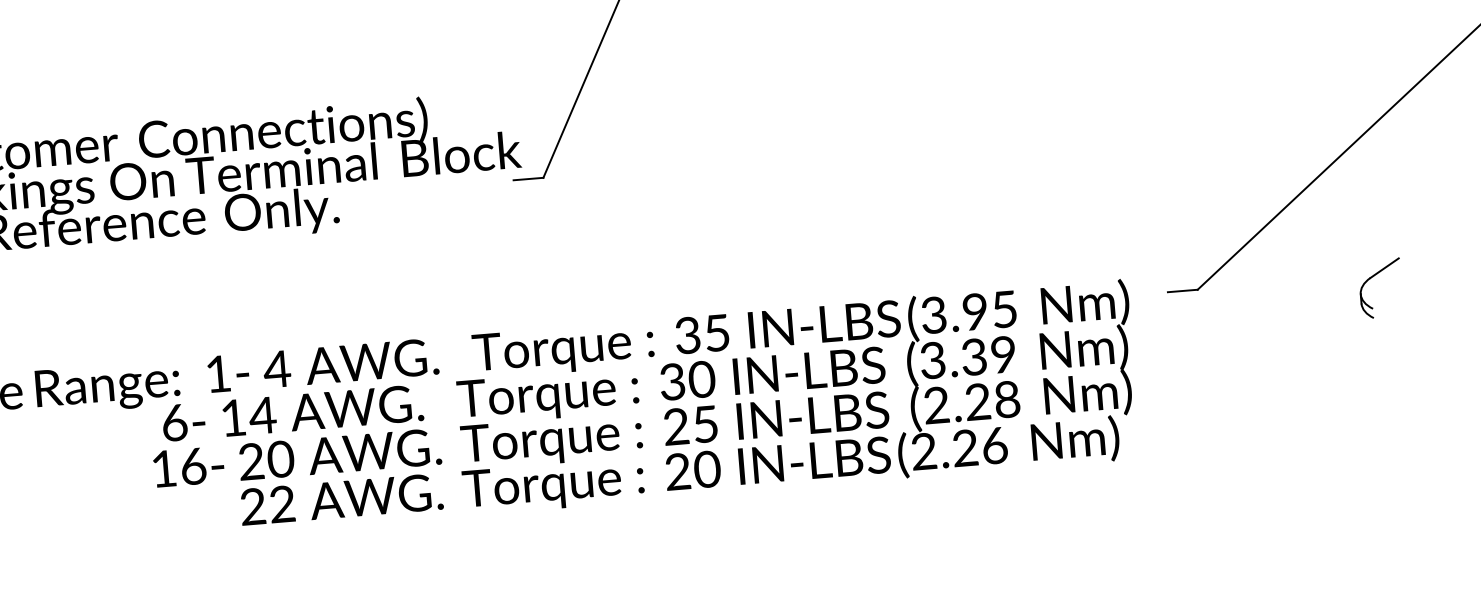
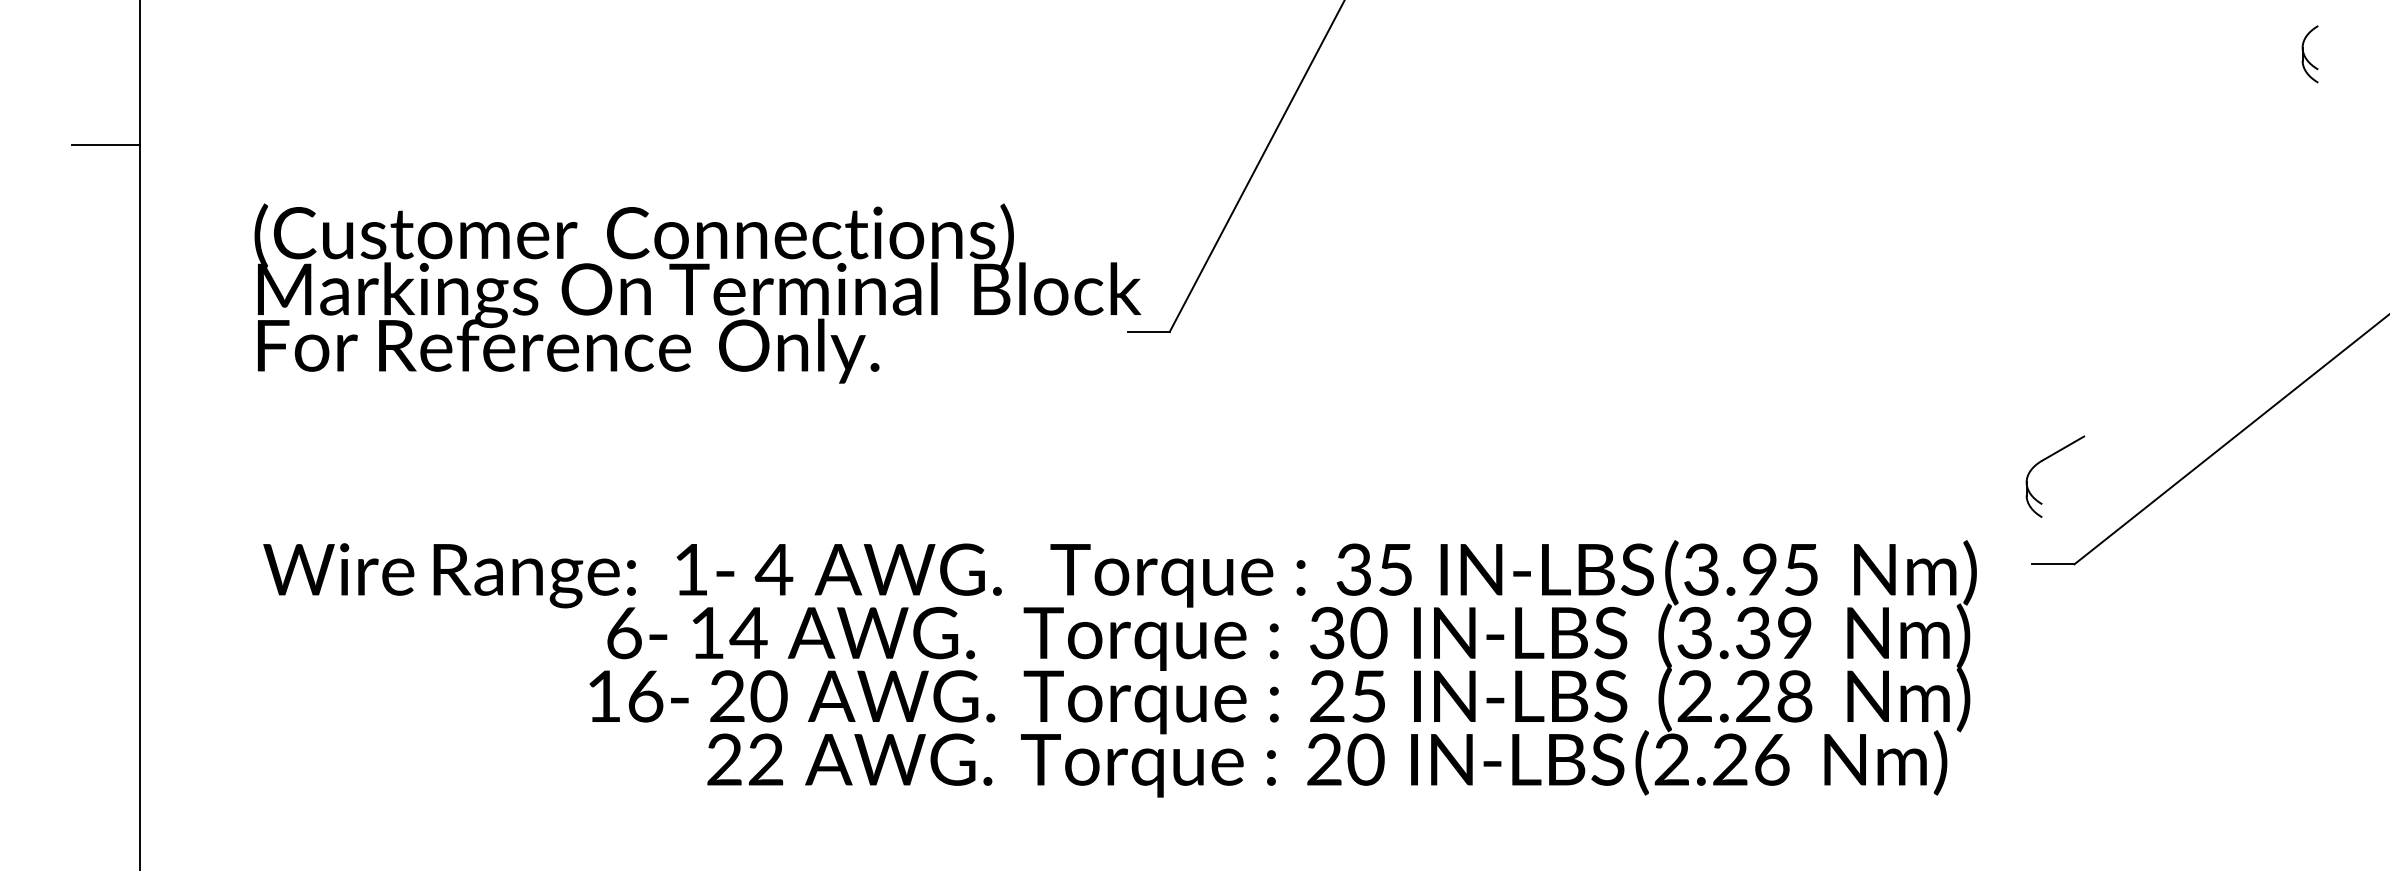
part: (1371, 278) -> (2043, 461), moved

